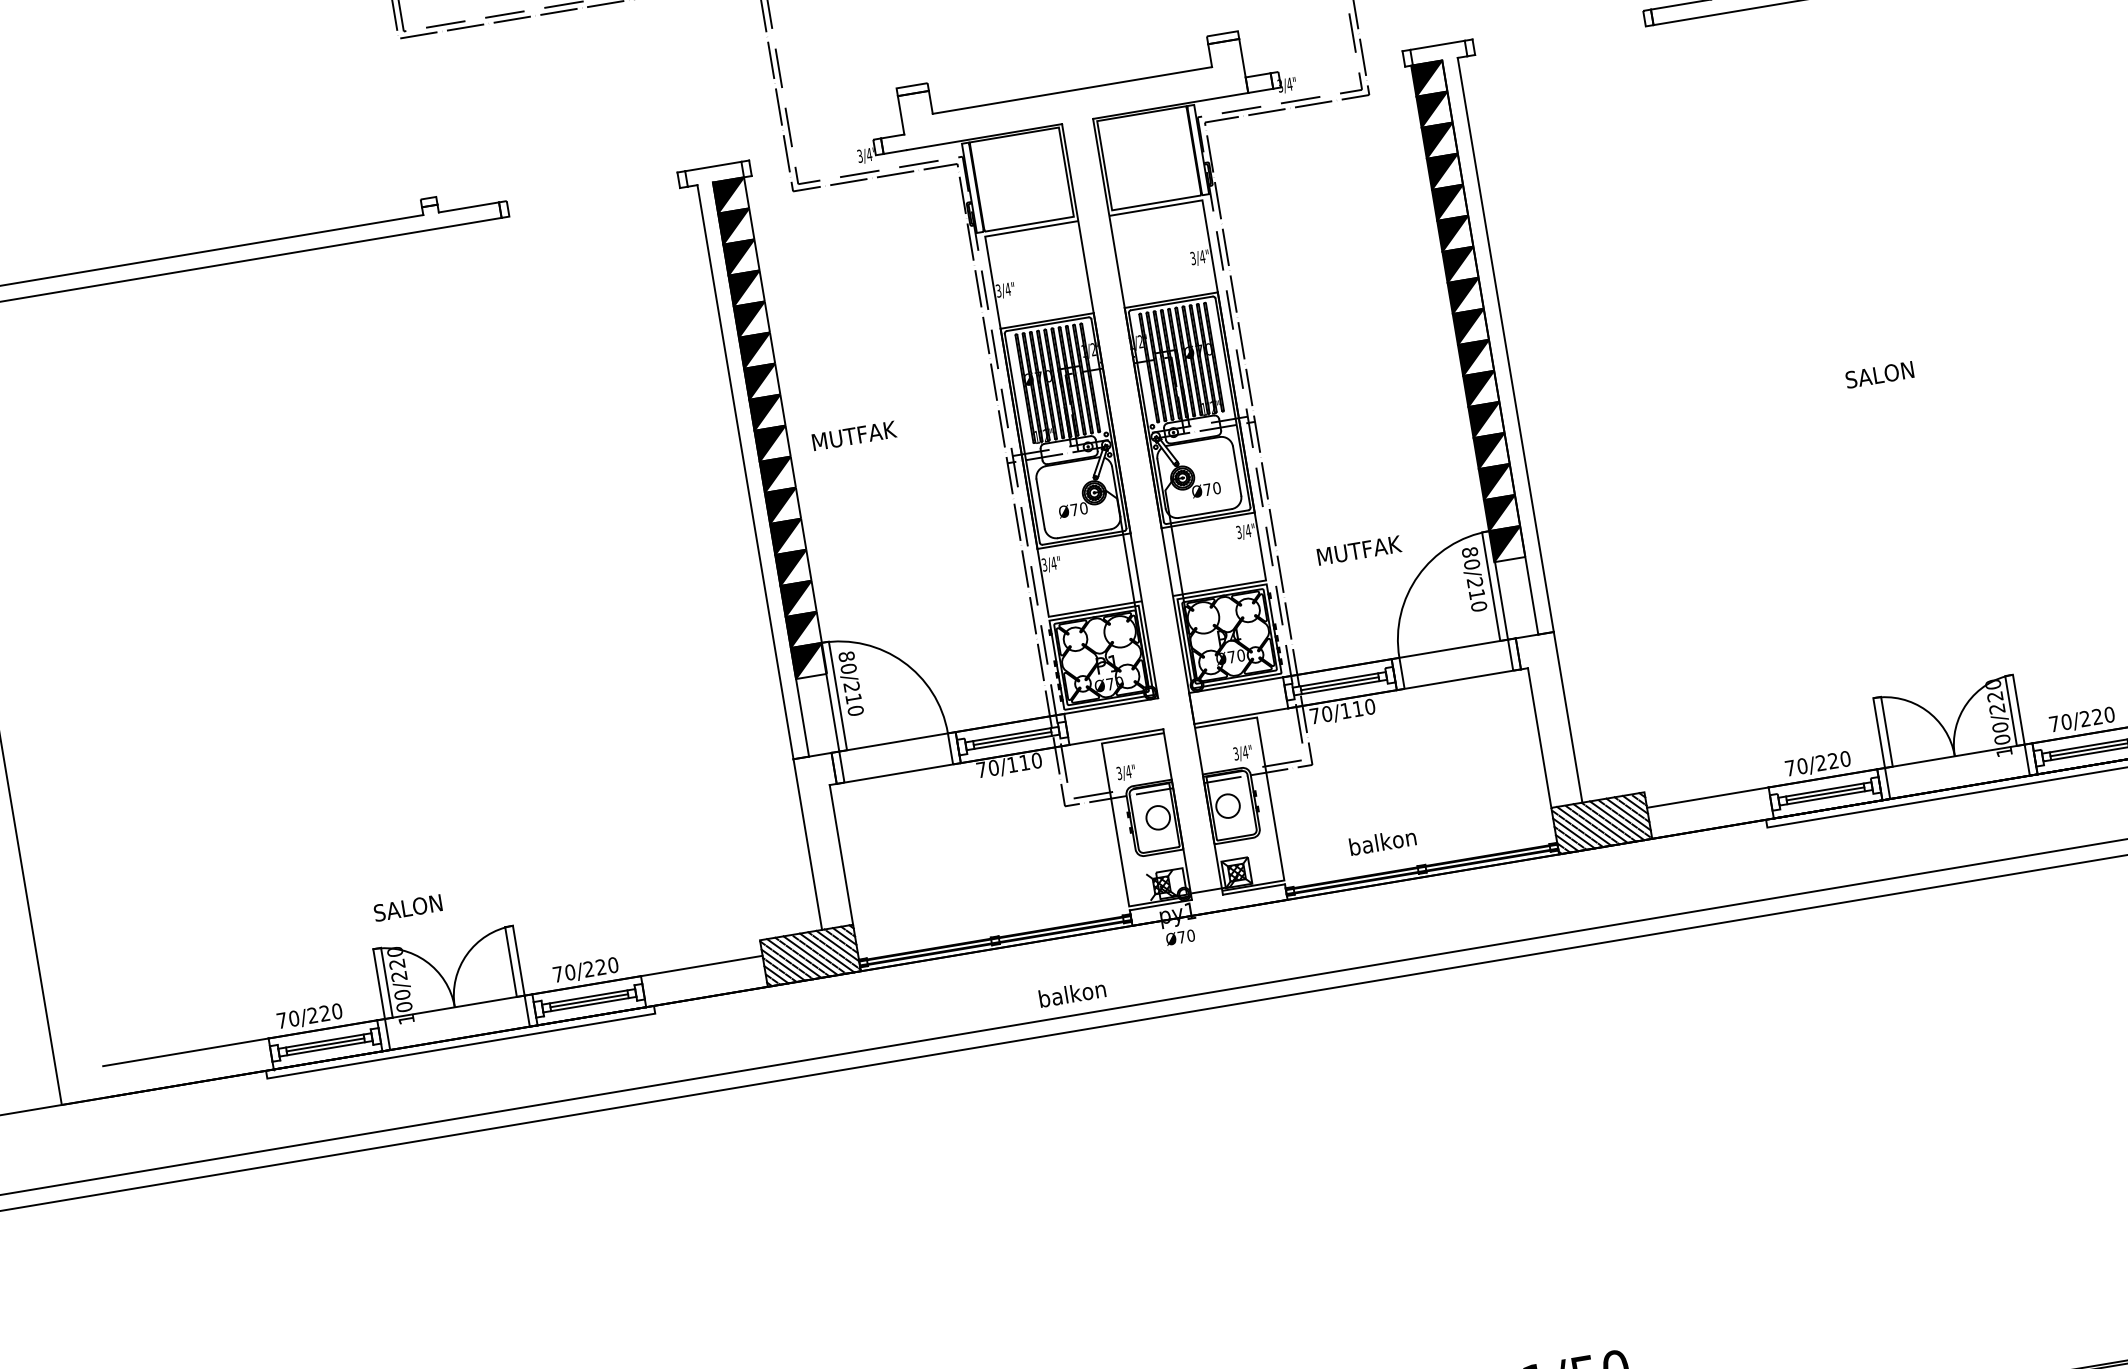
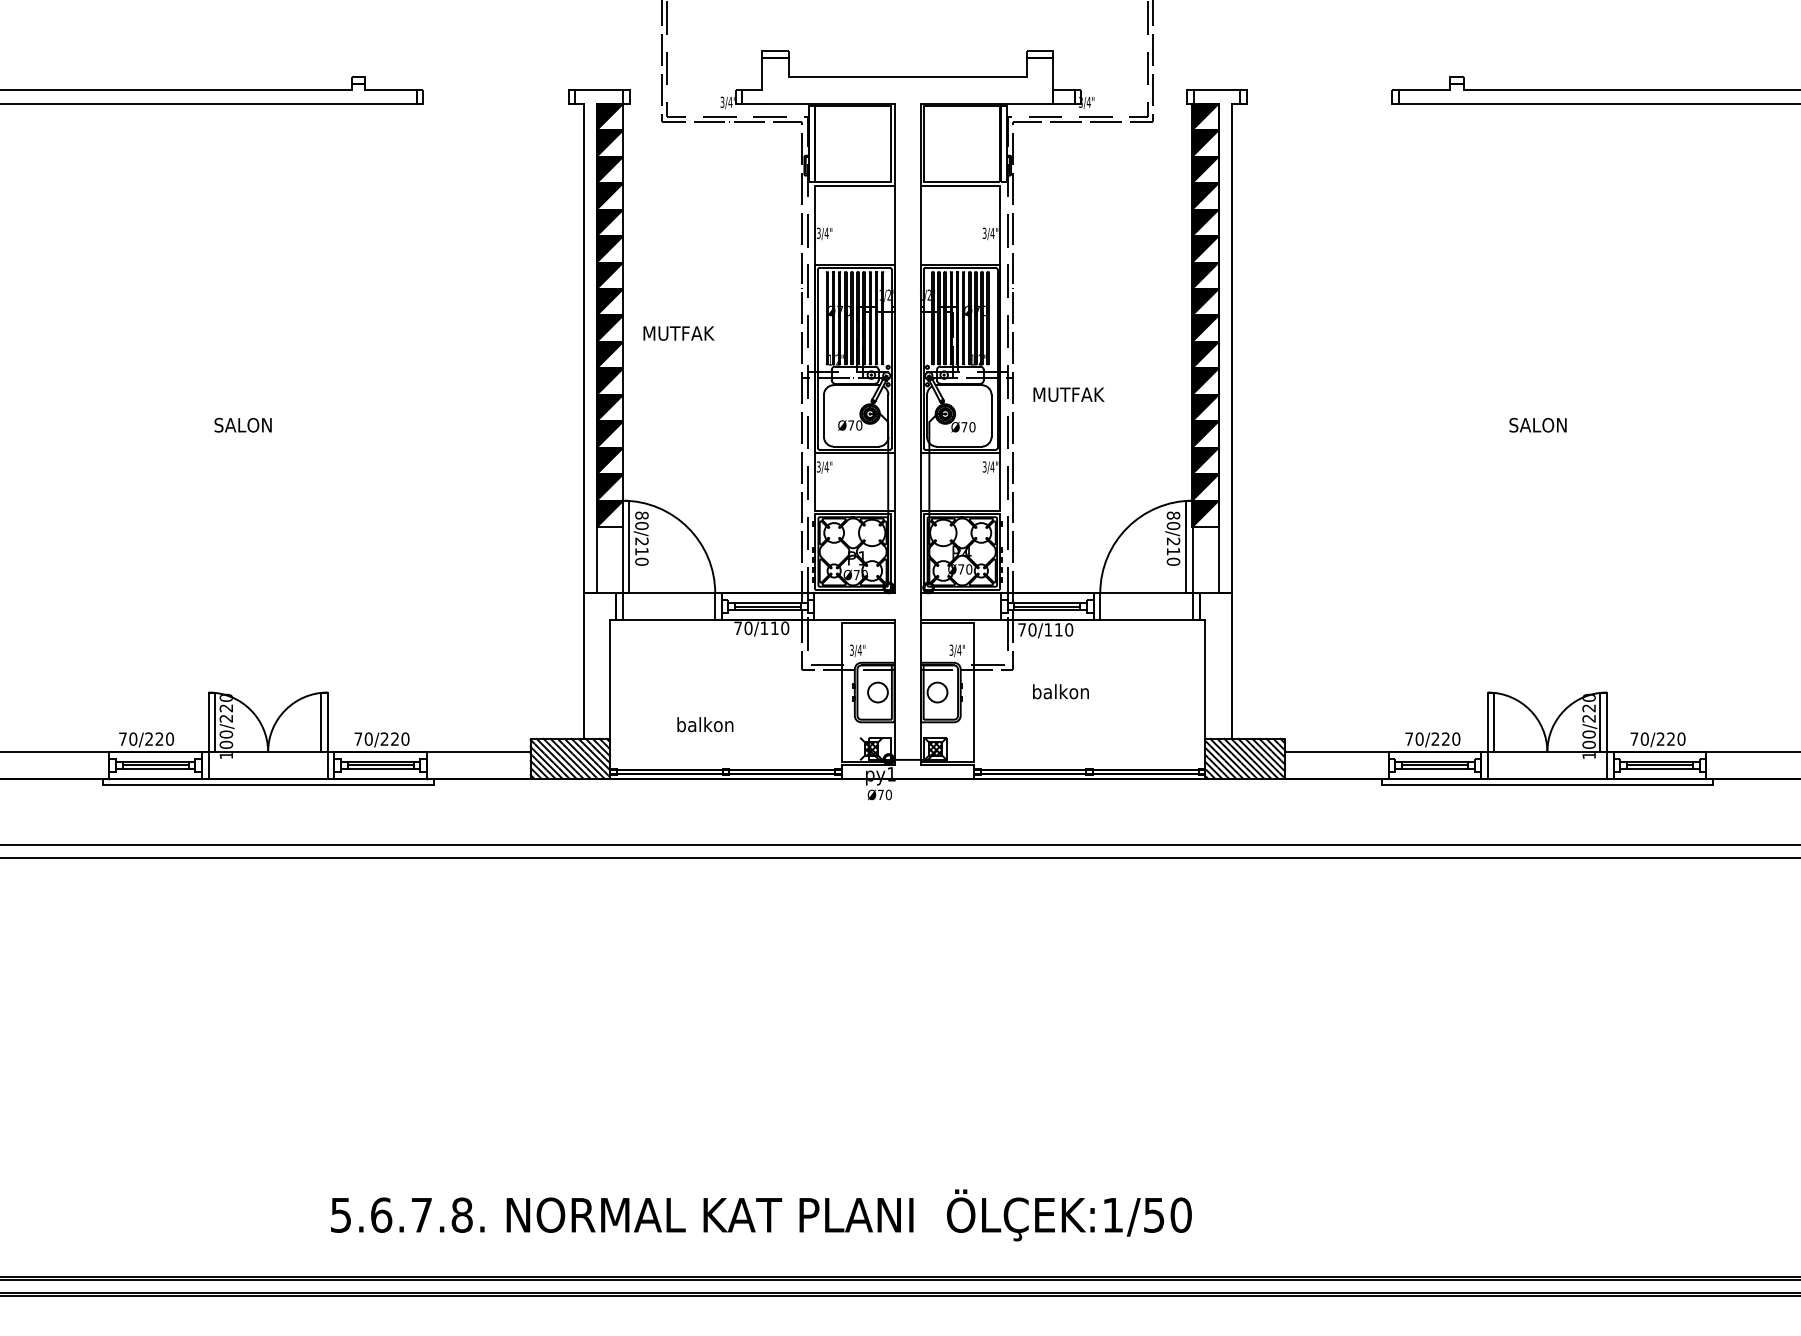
text: (1358, 550) -> (1068, 394), moved
text: (1382, 841) -> (1060, 691), moved
text: (407, 908) -> (242, 425), moved
text: (1072, 993) -> (705, 724), moved

